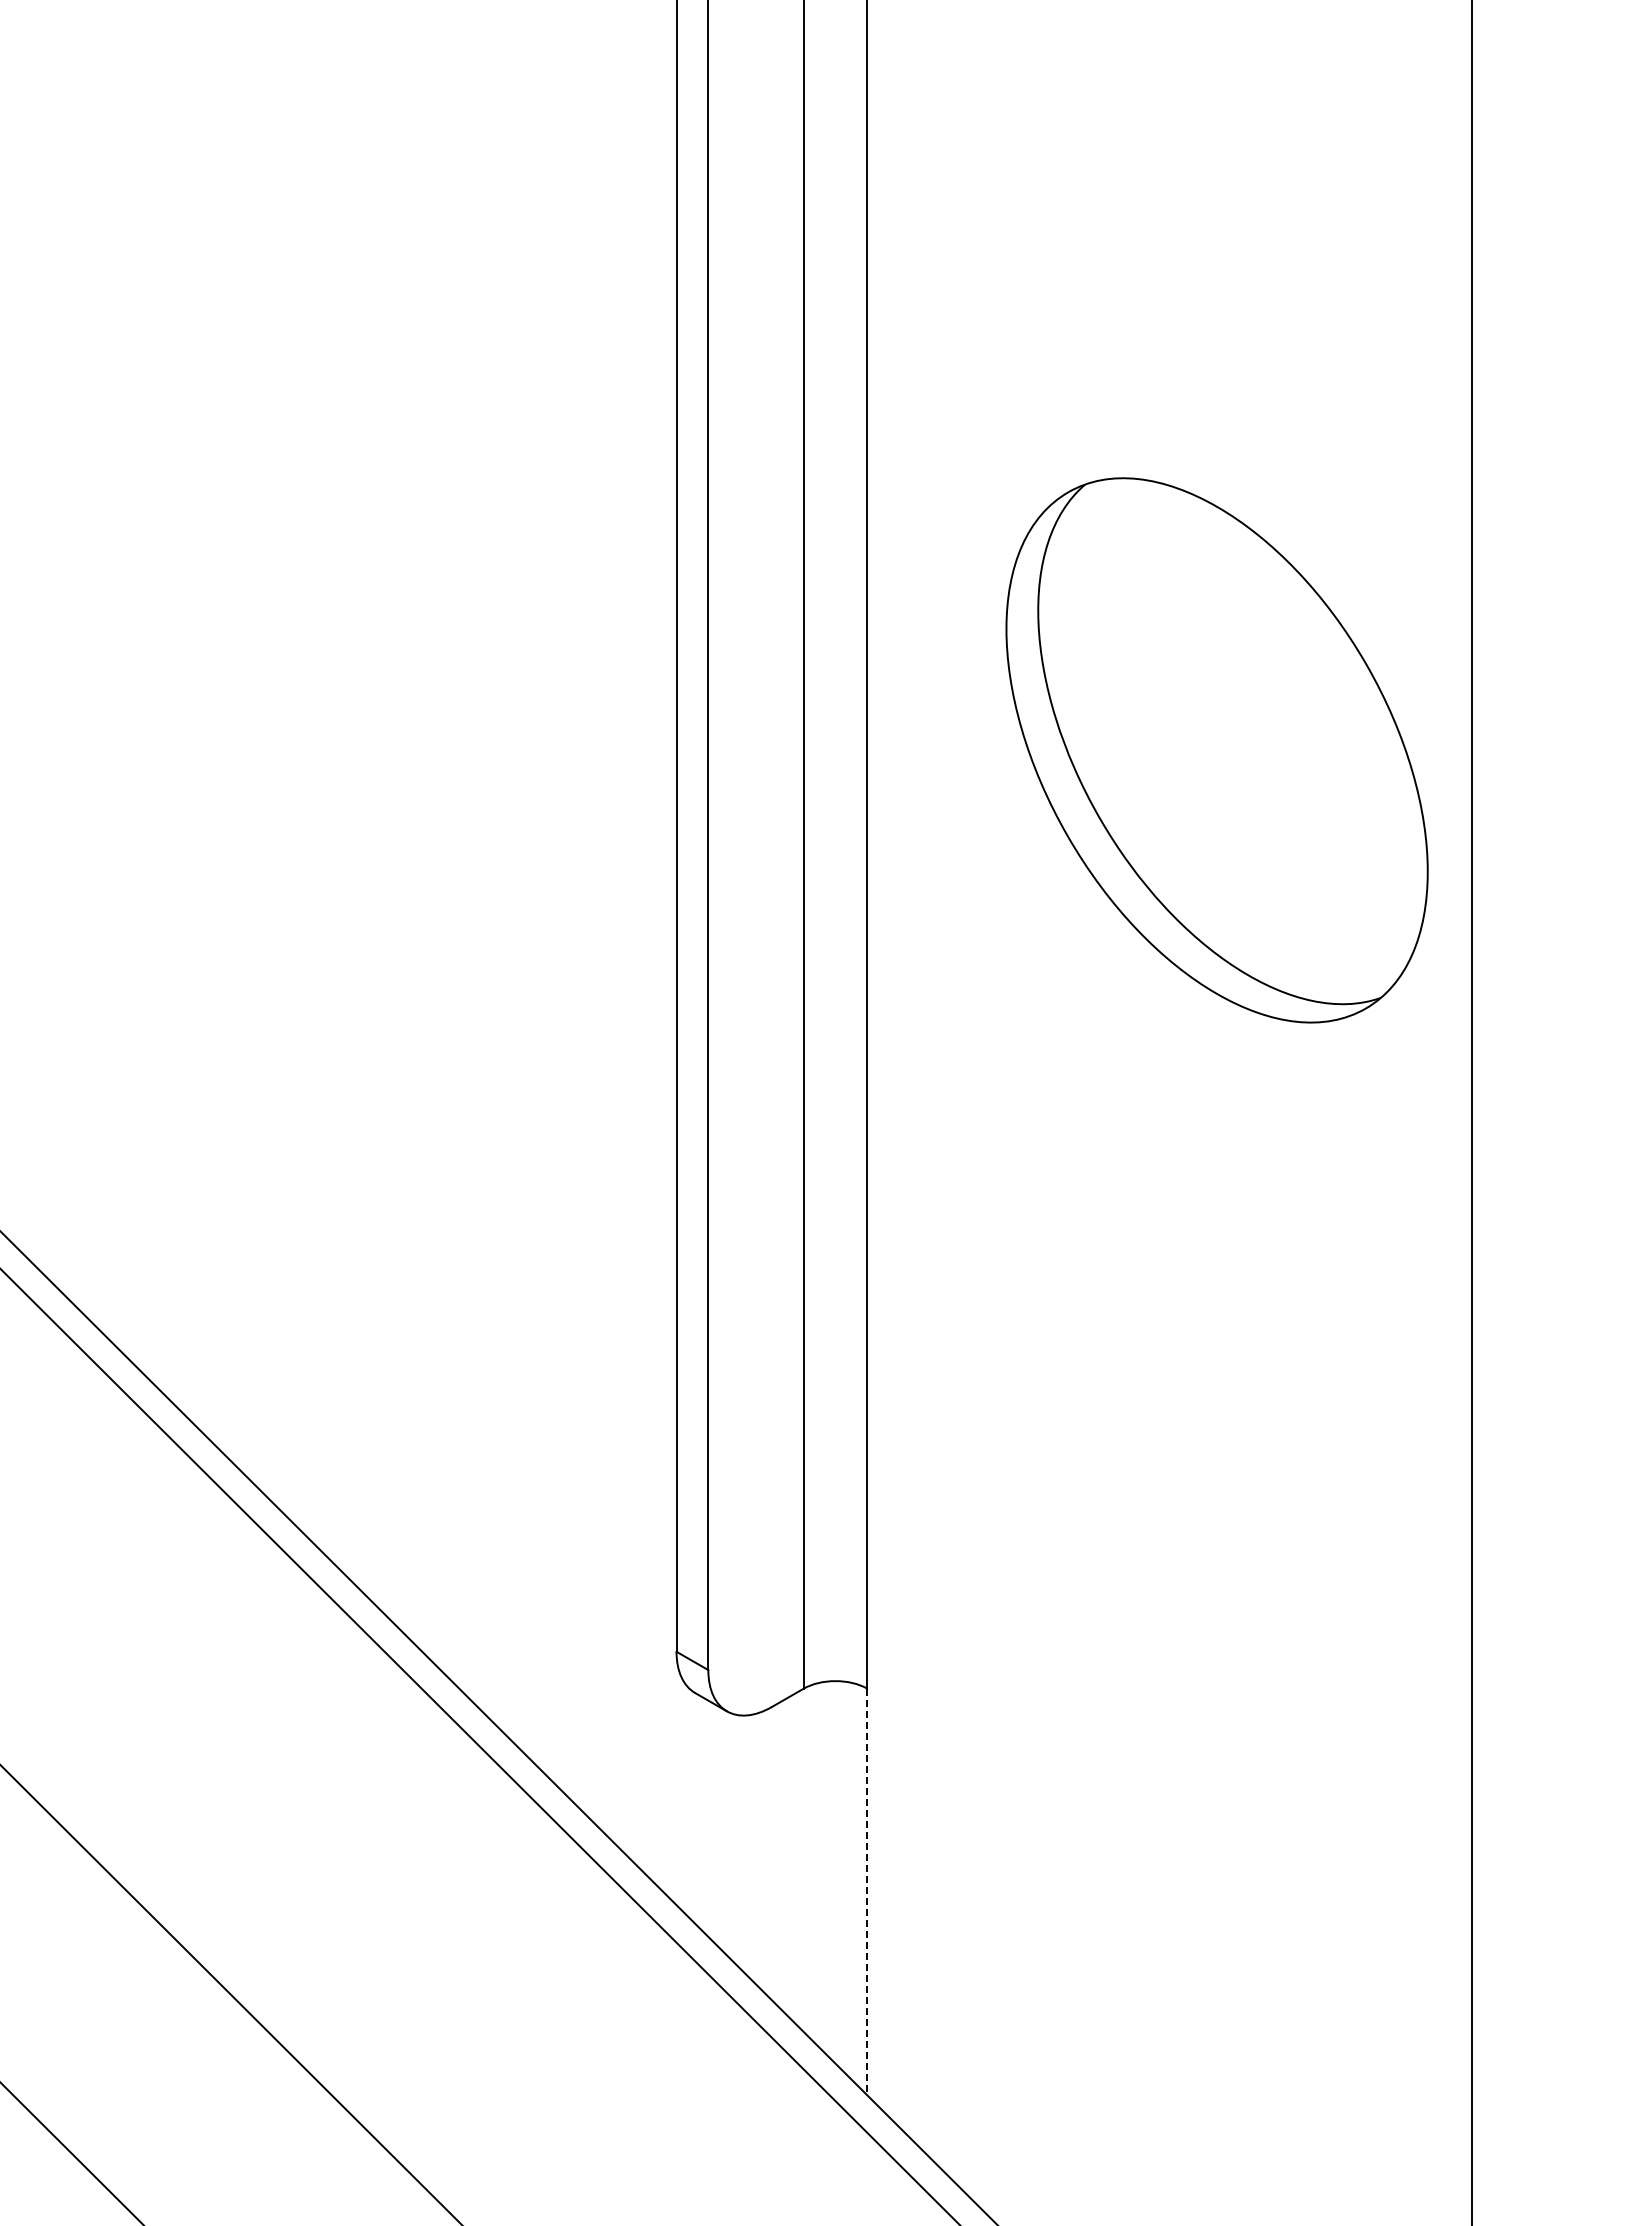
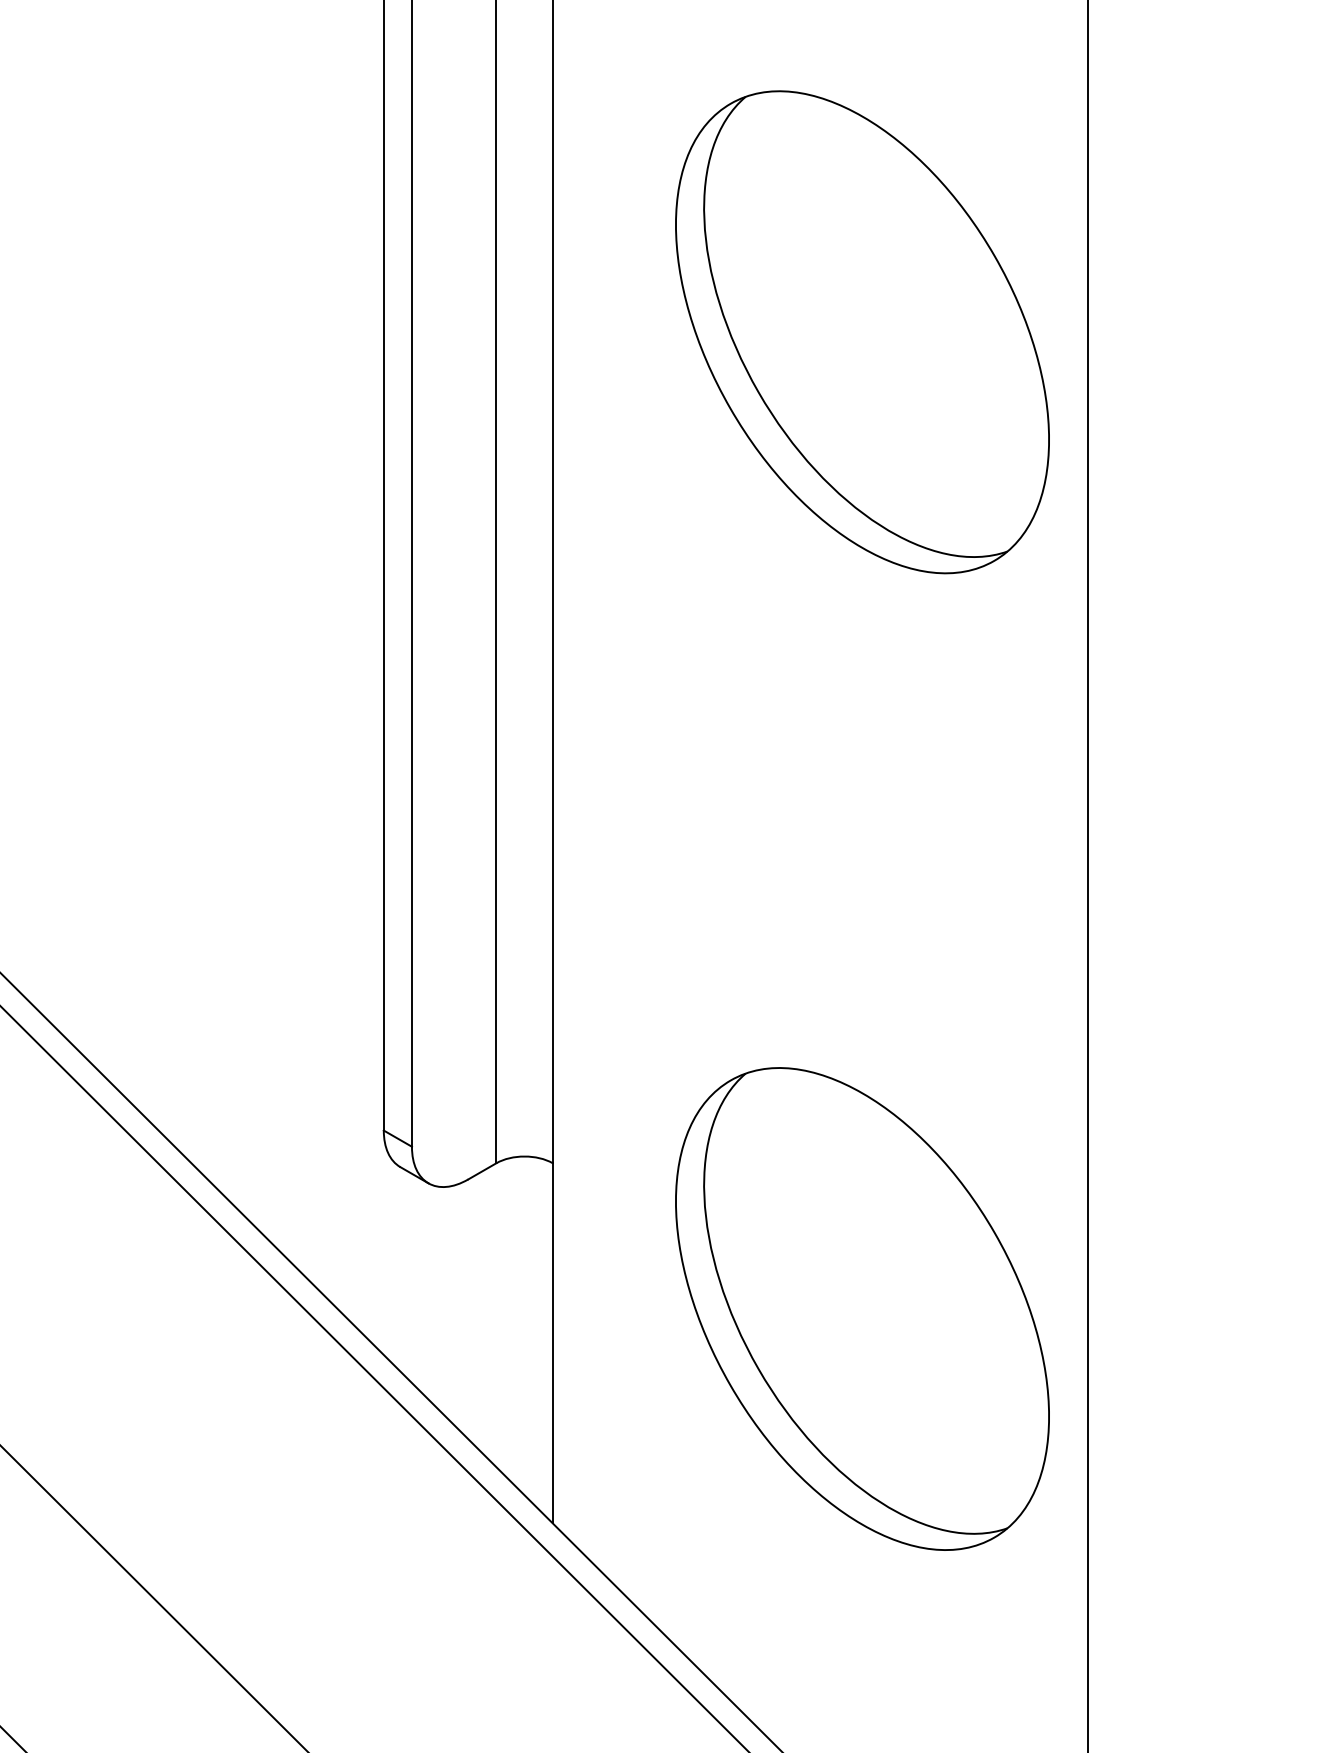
part: (1216, 1853) -> (861, 1309), added
line: (867, 1892) -> (552, 1343), dashed -> solid

